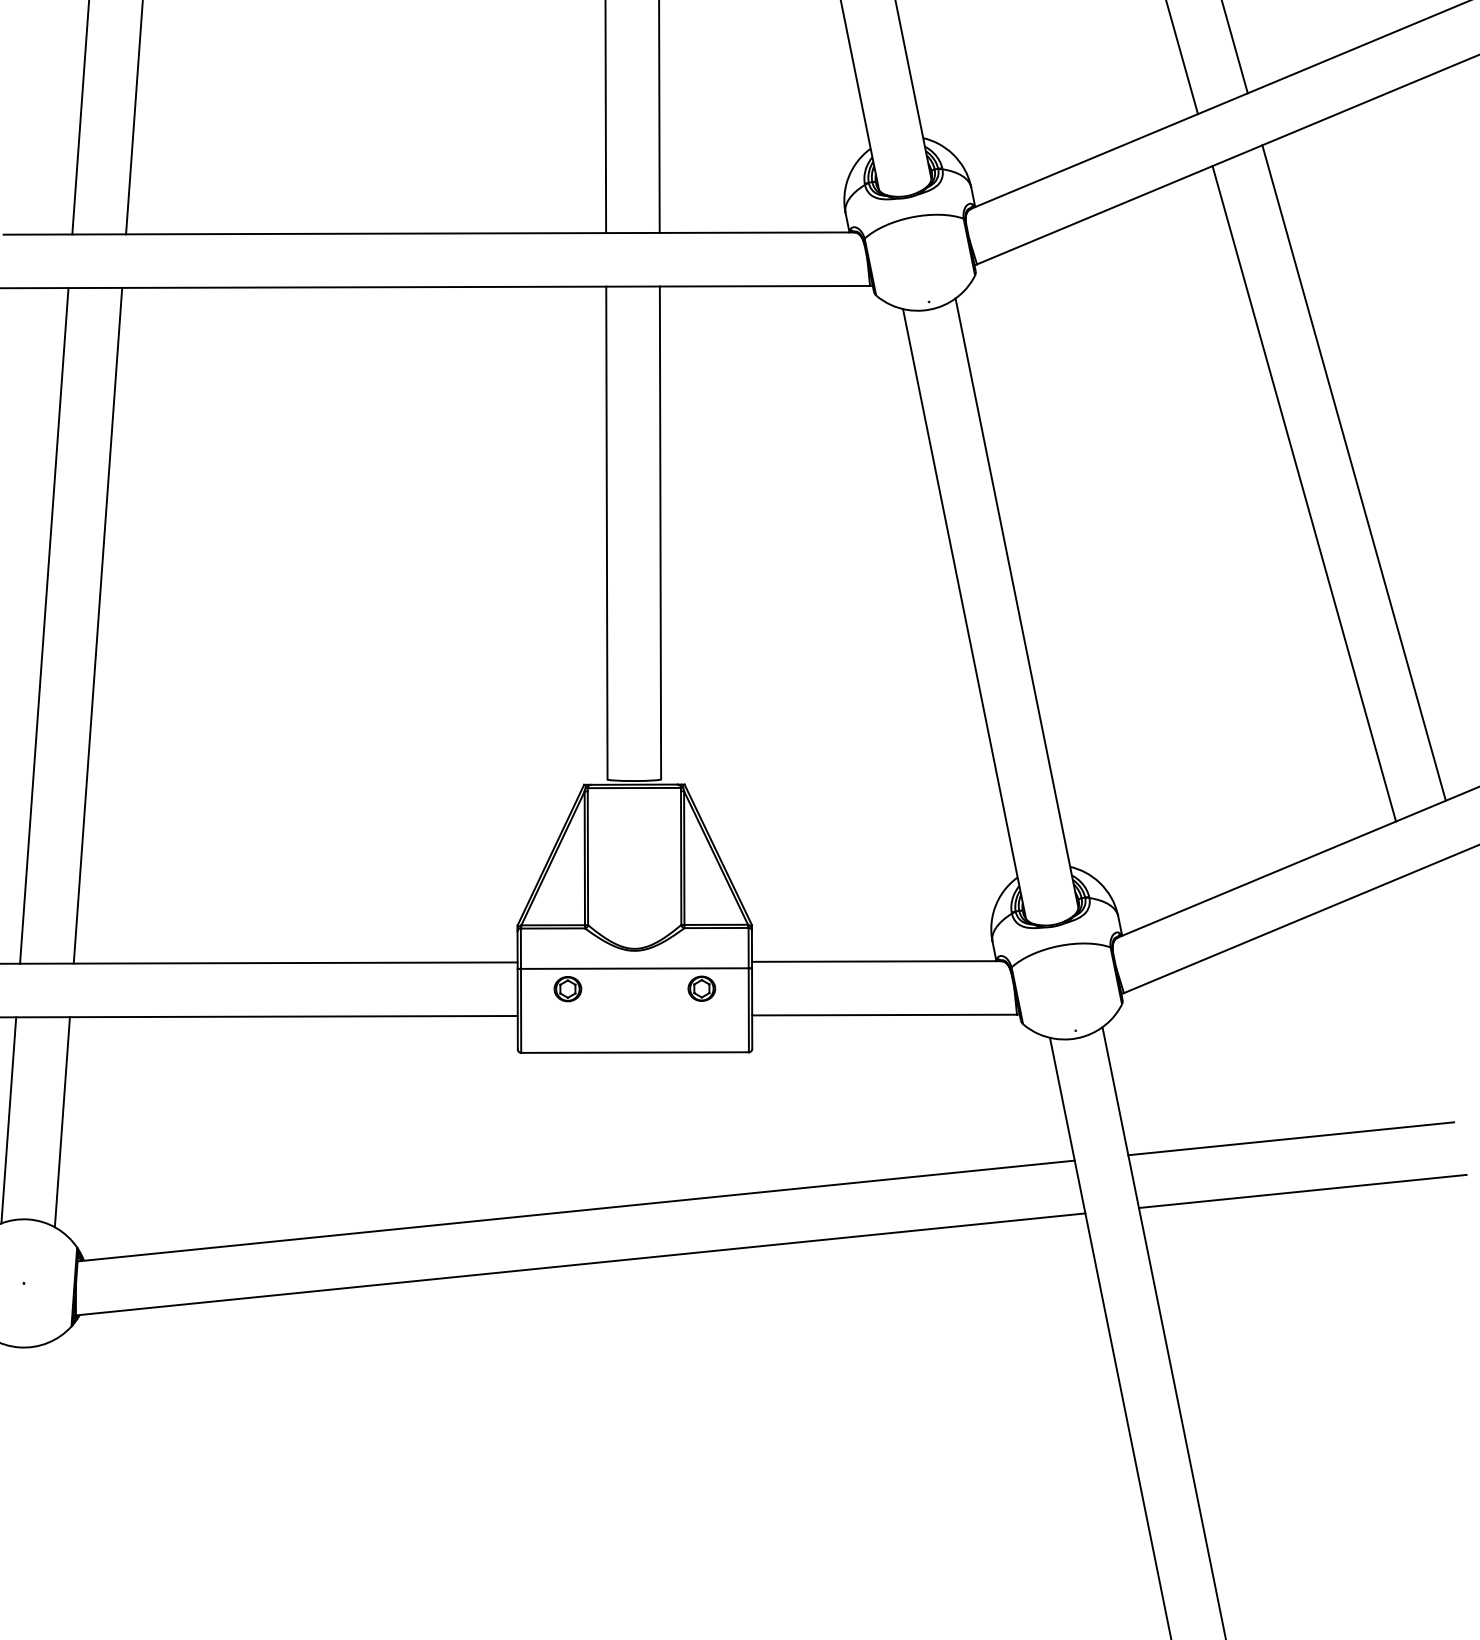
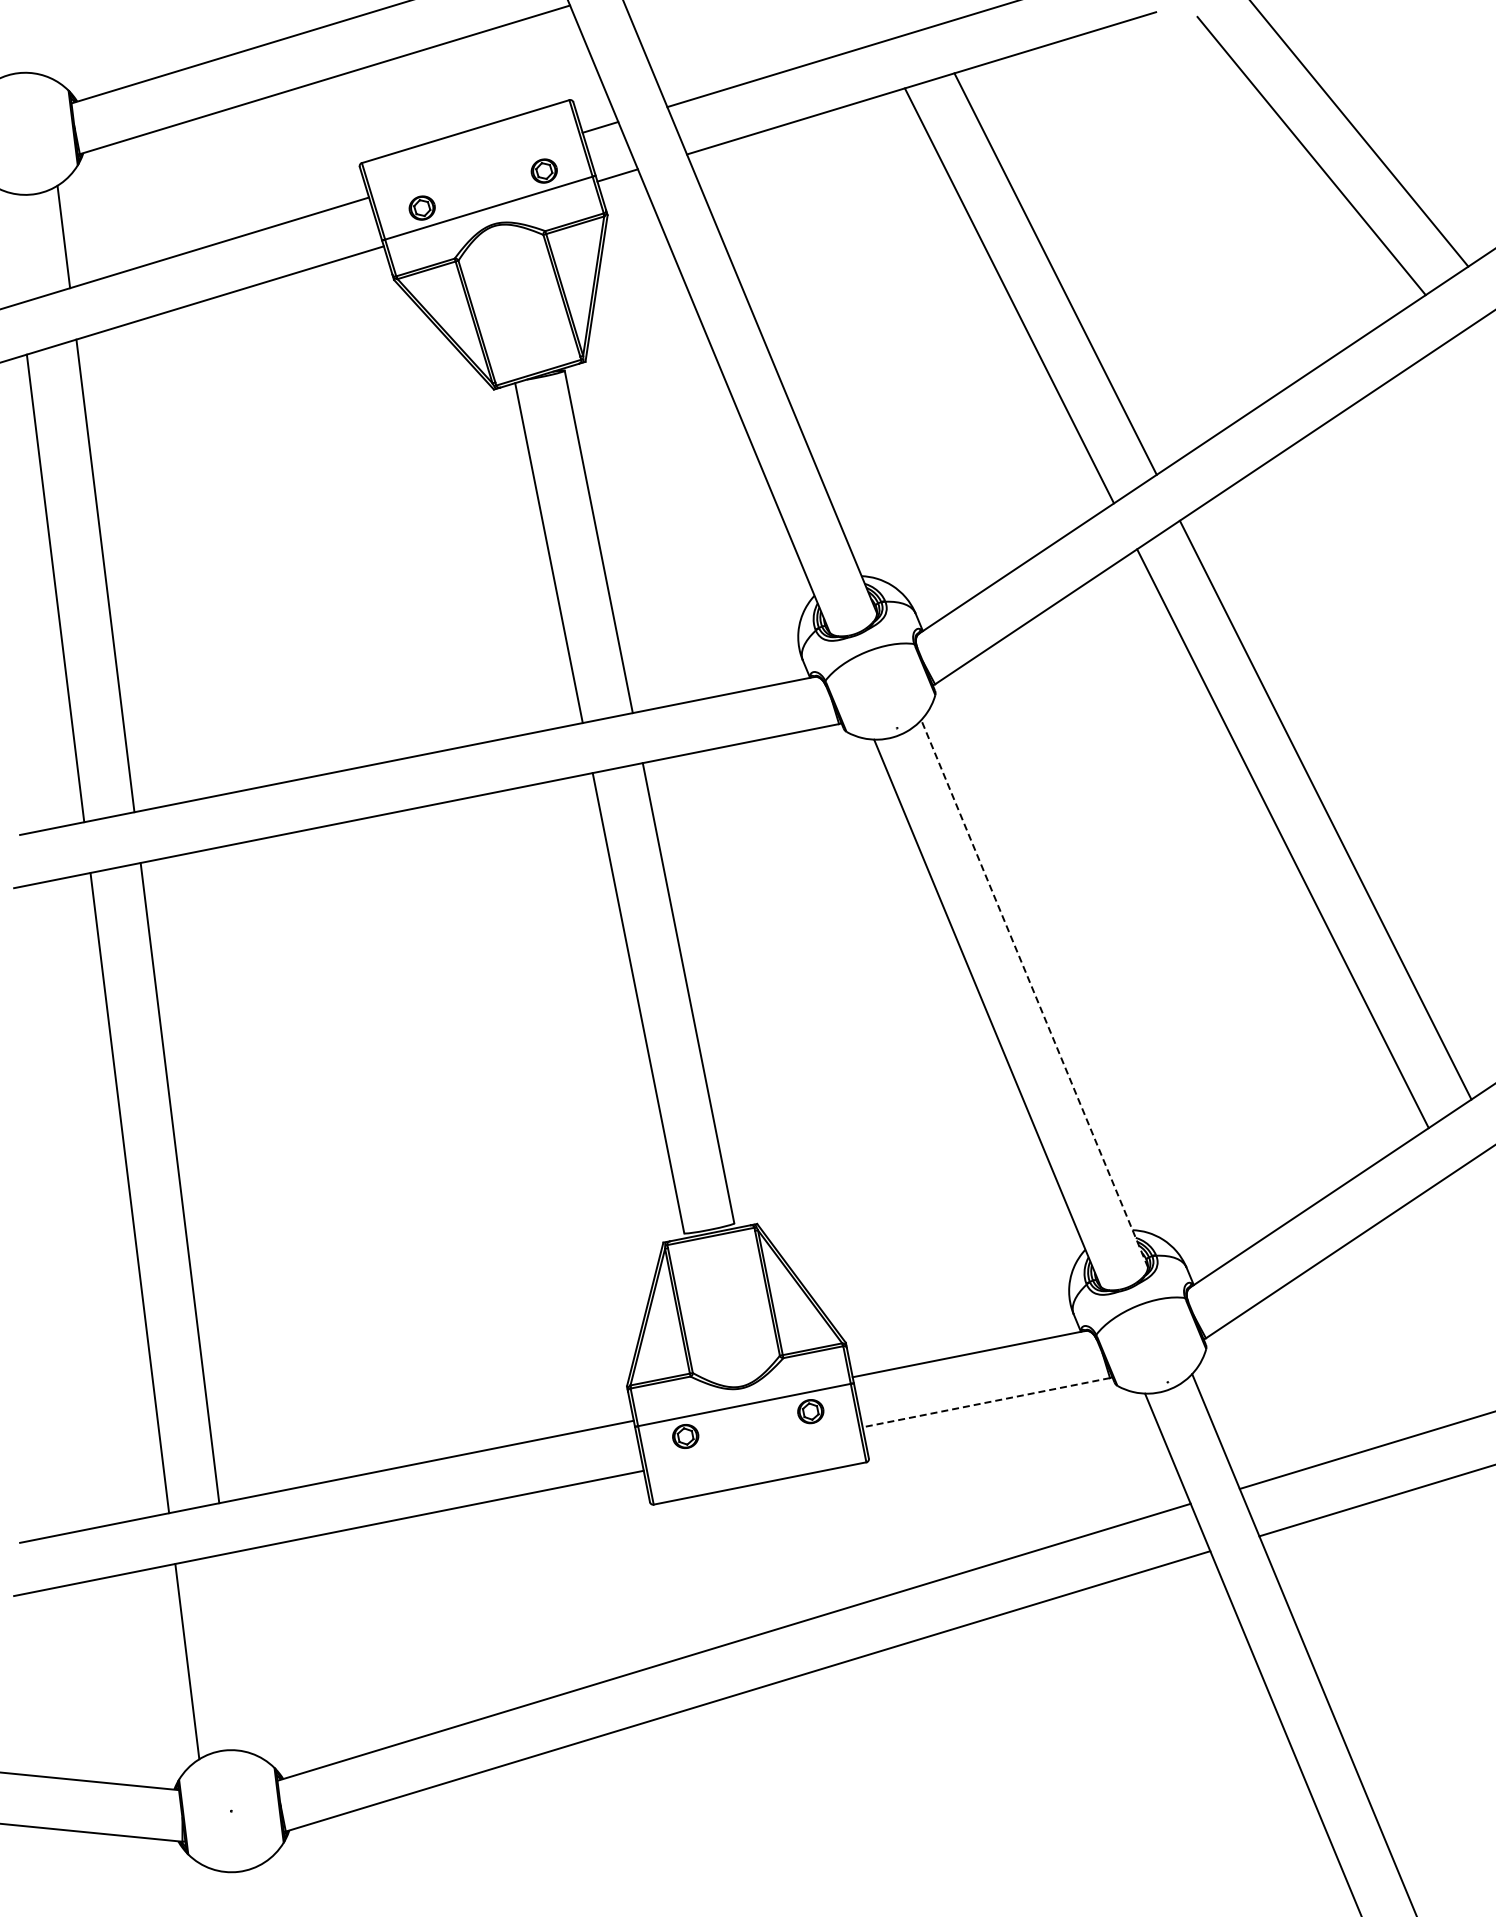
line: (1016, 603) -> (1034, 993), solid -> dashed
line: (883, 1014) -> (985, 1402), solid -> dashed
line: (62, 1122) -> (237, 1653), removed

